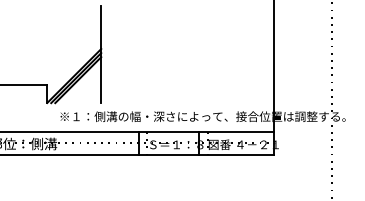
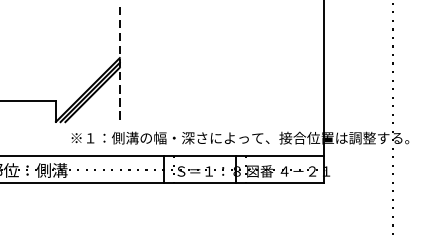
line: (101, 54) -> (120, 64), solid -> dashed

